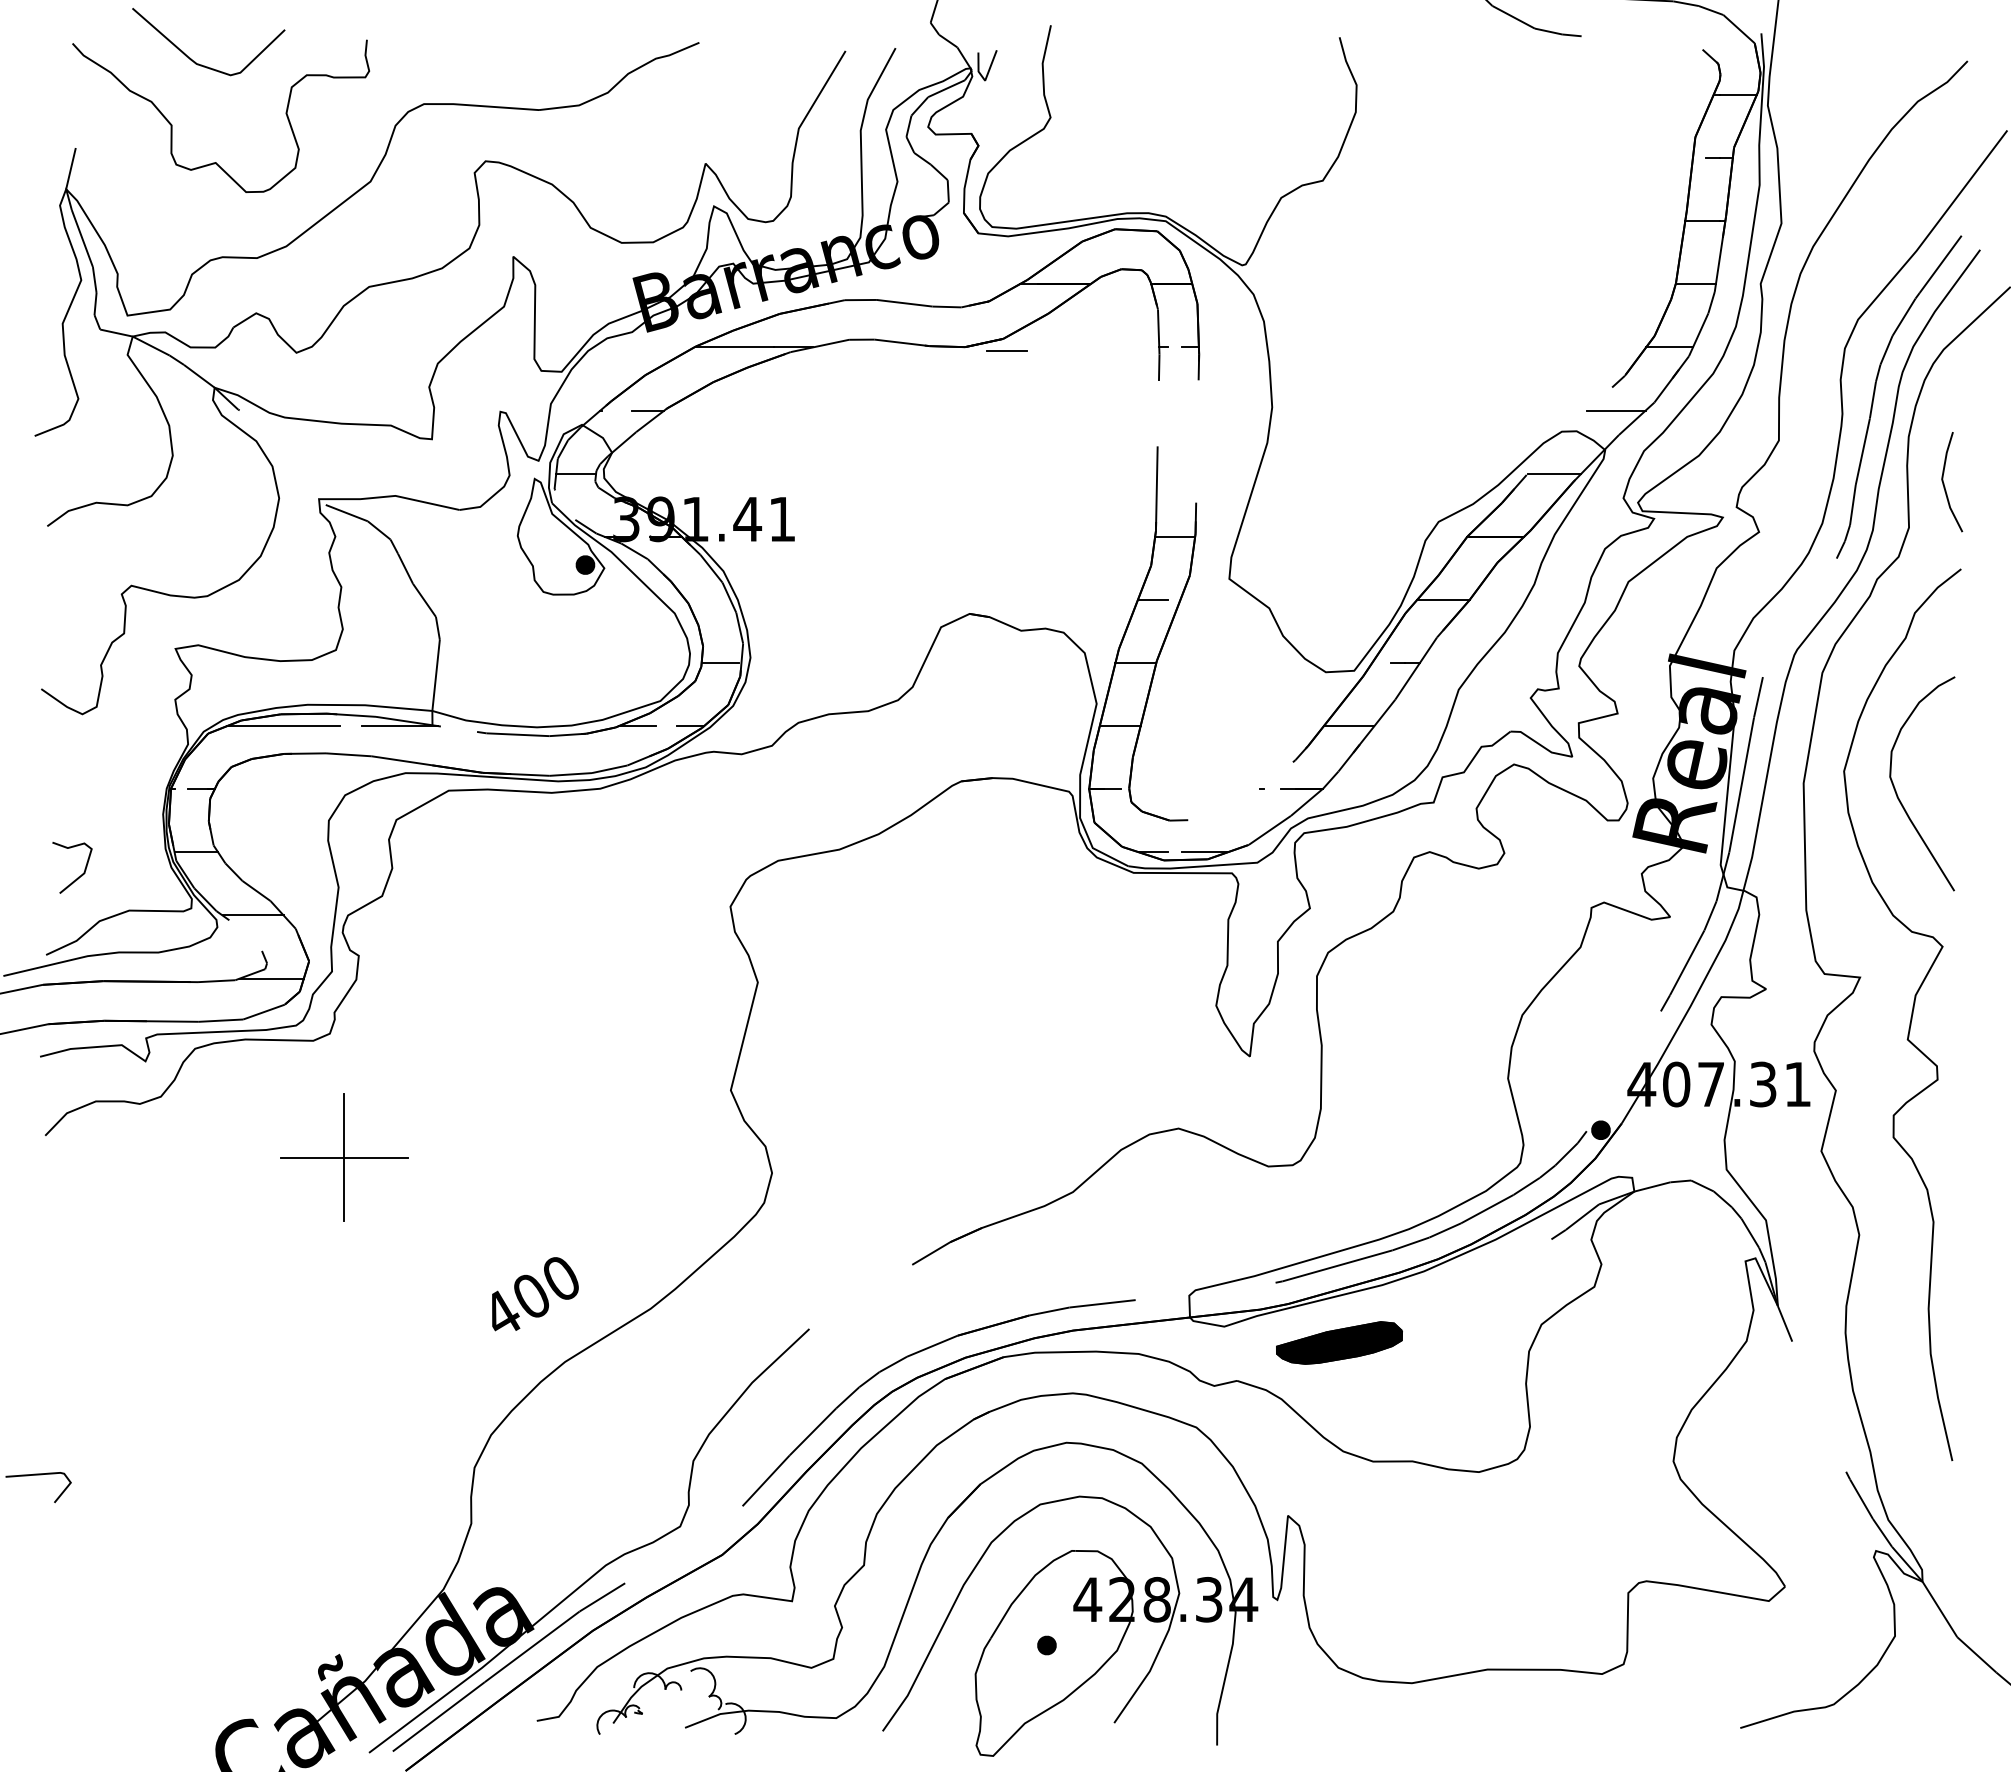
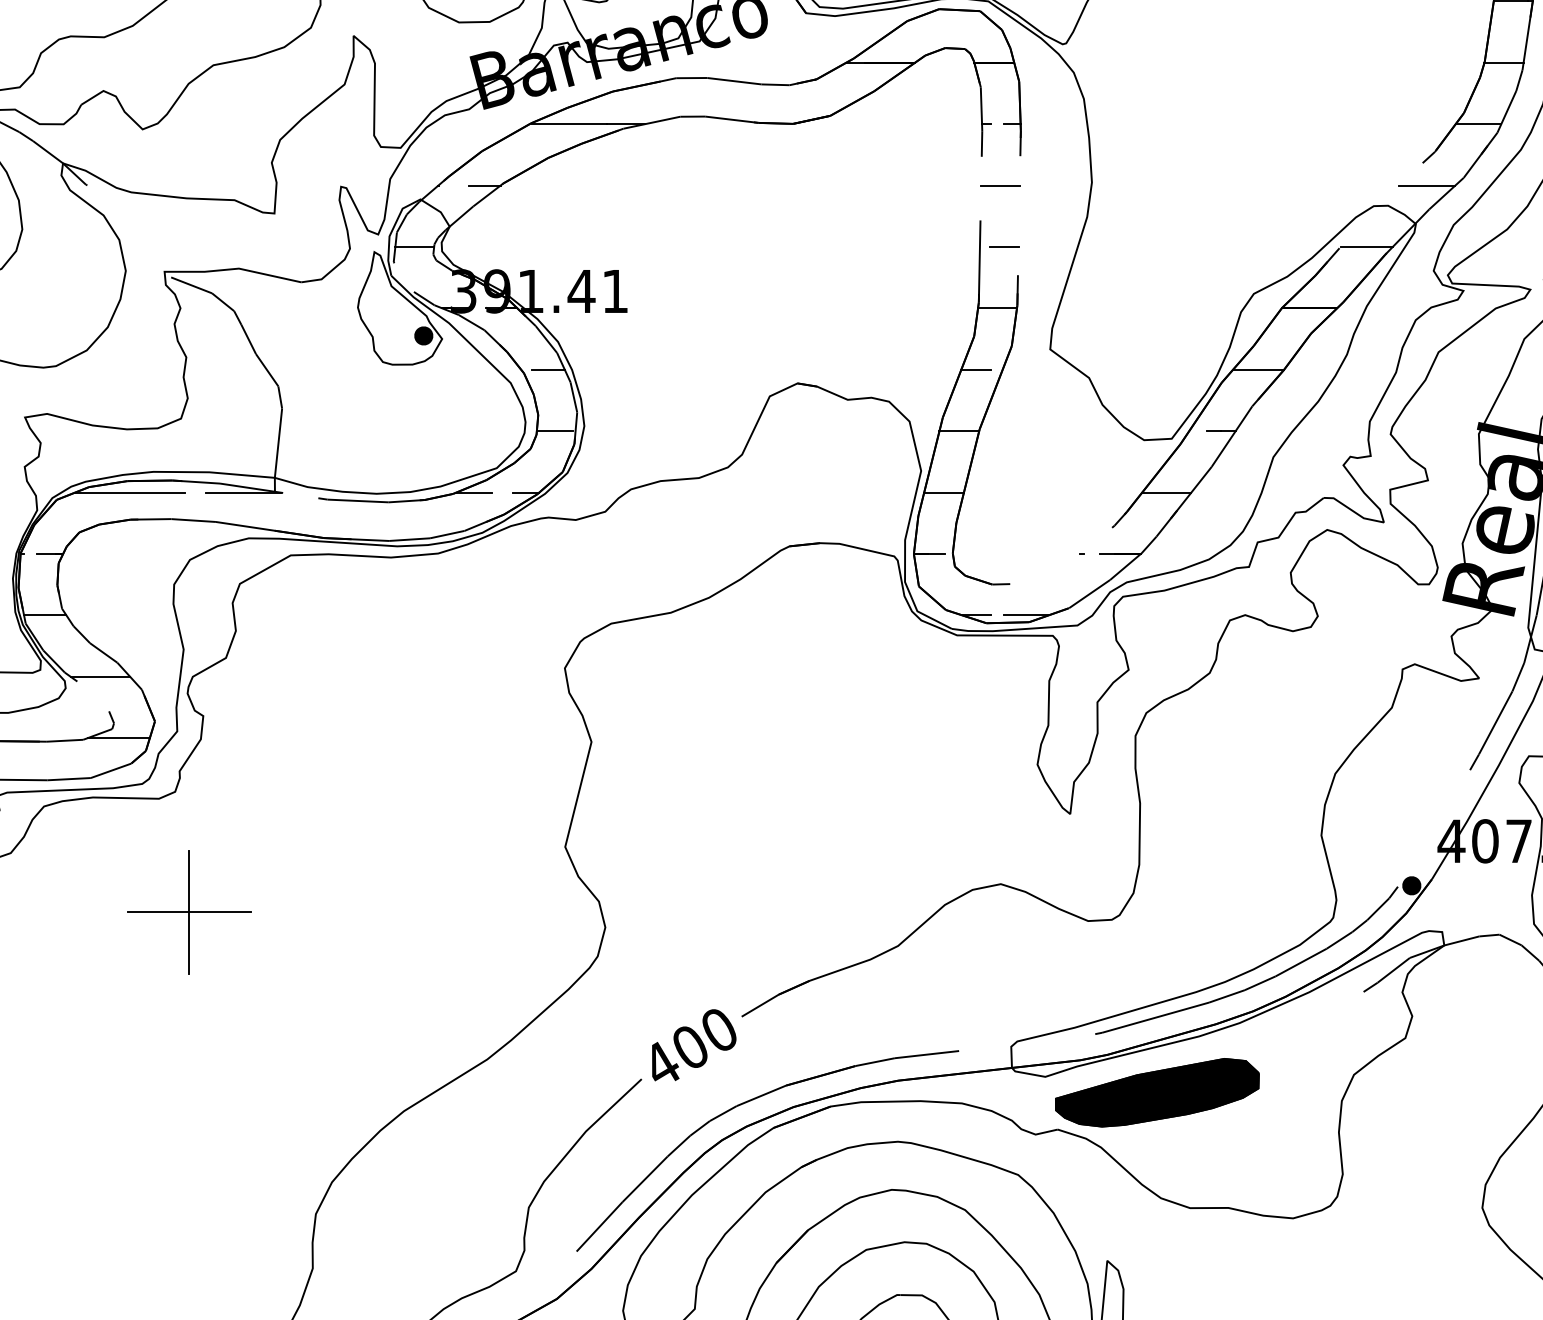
line: (1006, 350) -> (999, 185), moved
line: (1181, 473) -> (1003, 246), added
line: (713, 599) -> (548, 369), added
text: (535, 1294) -> (694, 1045), moved
part: (1339, 1342) -> (1157, 1092), size x1.67

